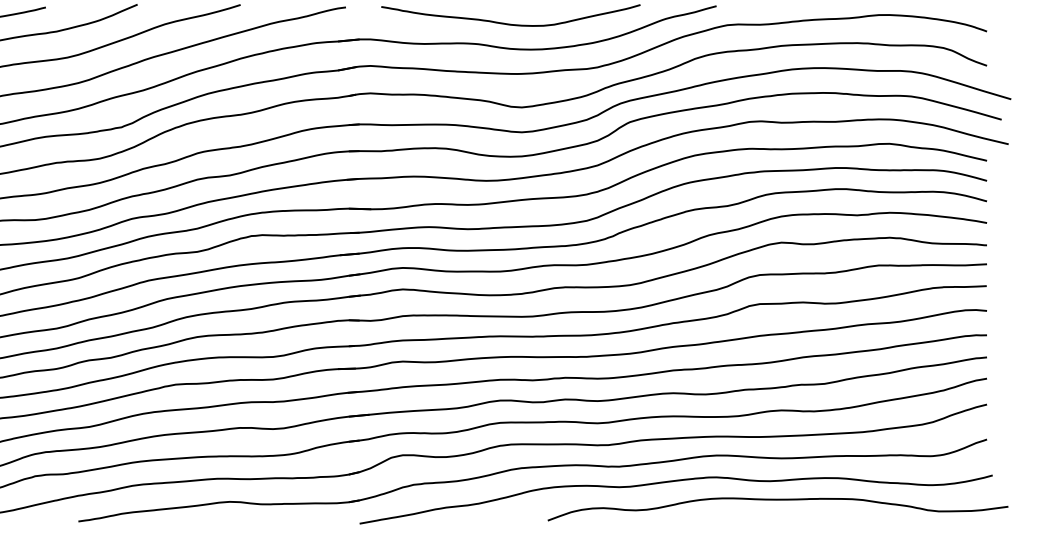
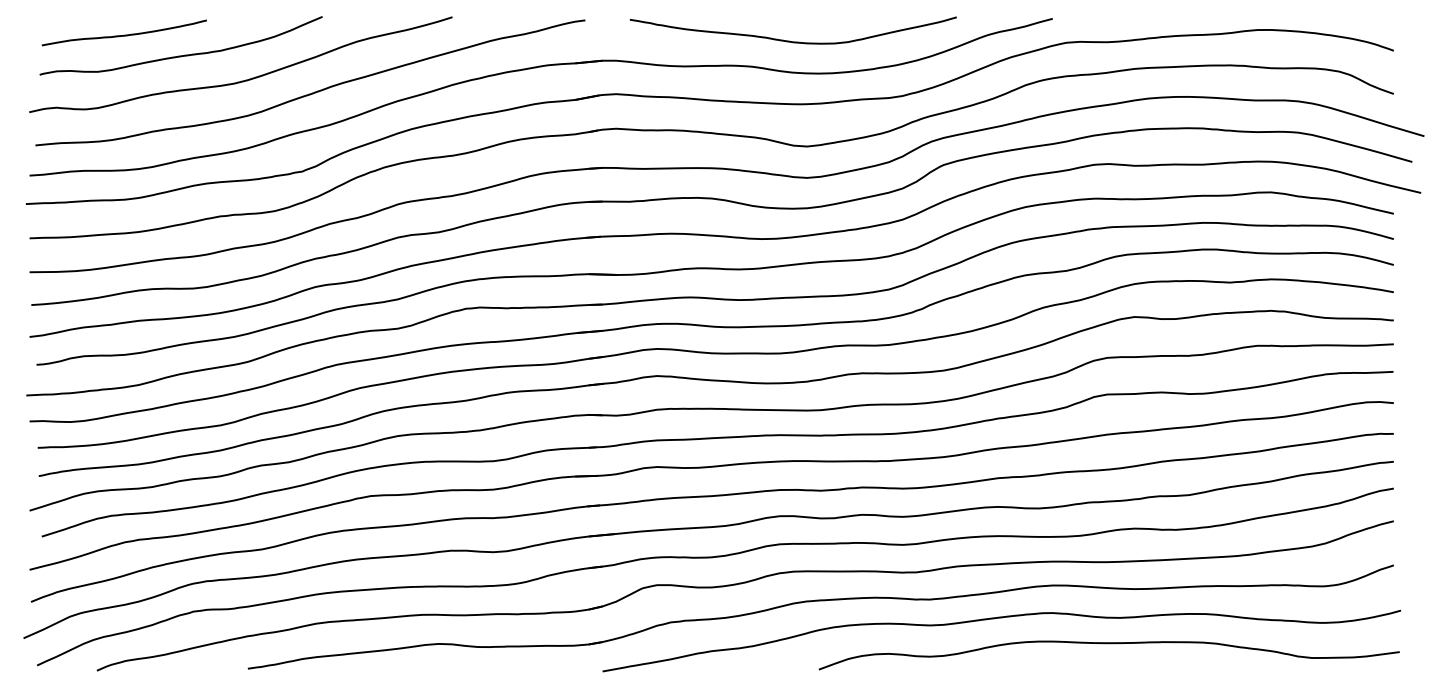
curve: (777, 500) -> (1108, 644), moved

